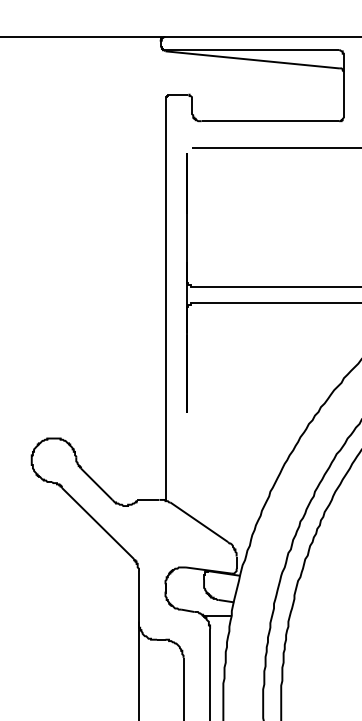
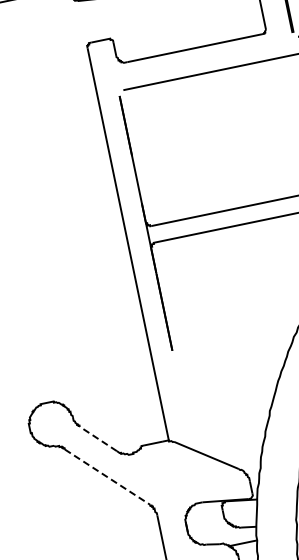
line: (96, 483) -> (97, 438), solid -> dashed
line: (98, 523) -> (107, 477), solid -> dashed

